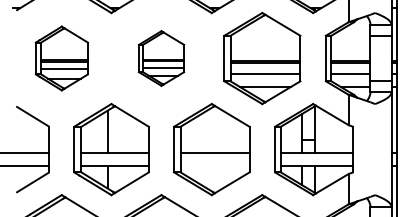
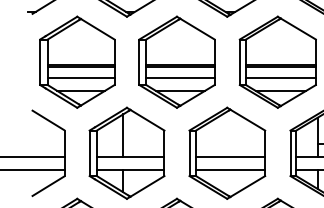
part: (61, 58) -> (77, 62), size x1.43
part: (161, 58) -> (177, 62), size x1.67
line: (214, 166) -> (230, 170), added

